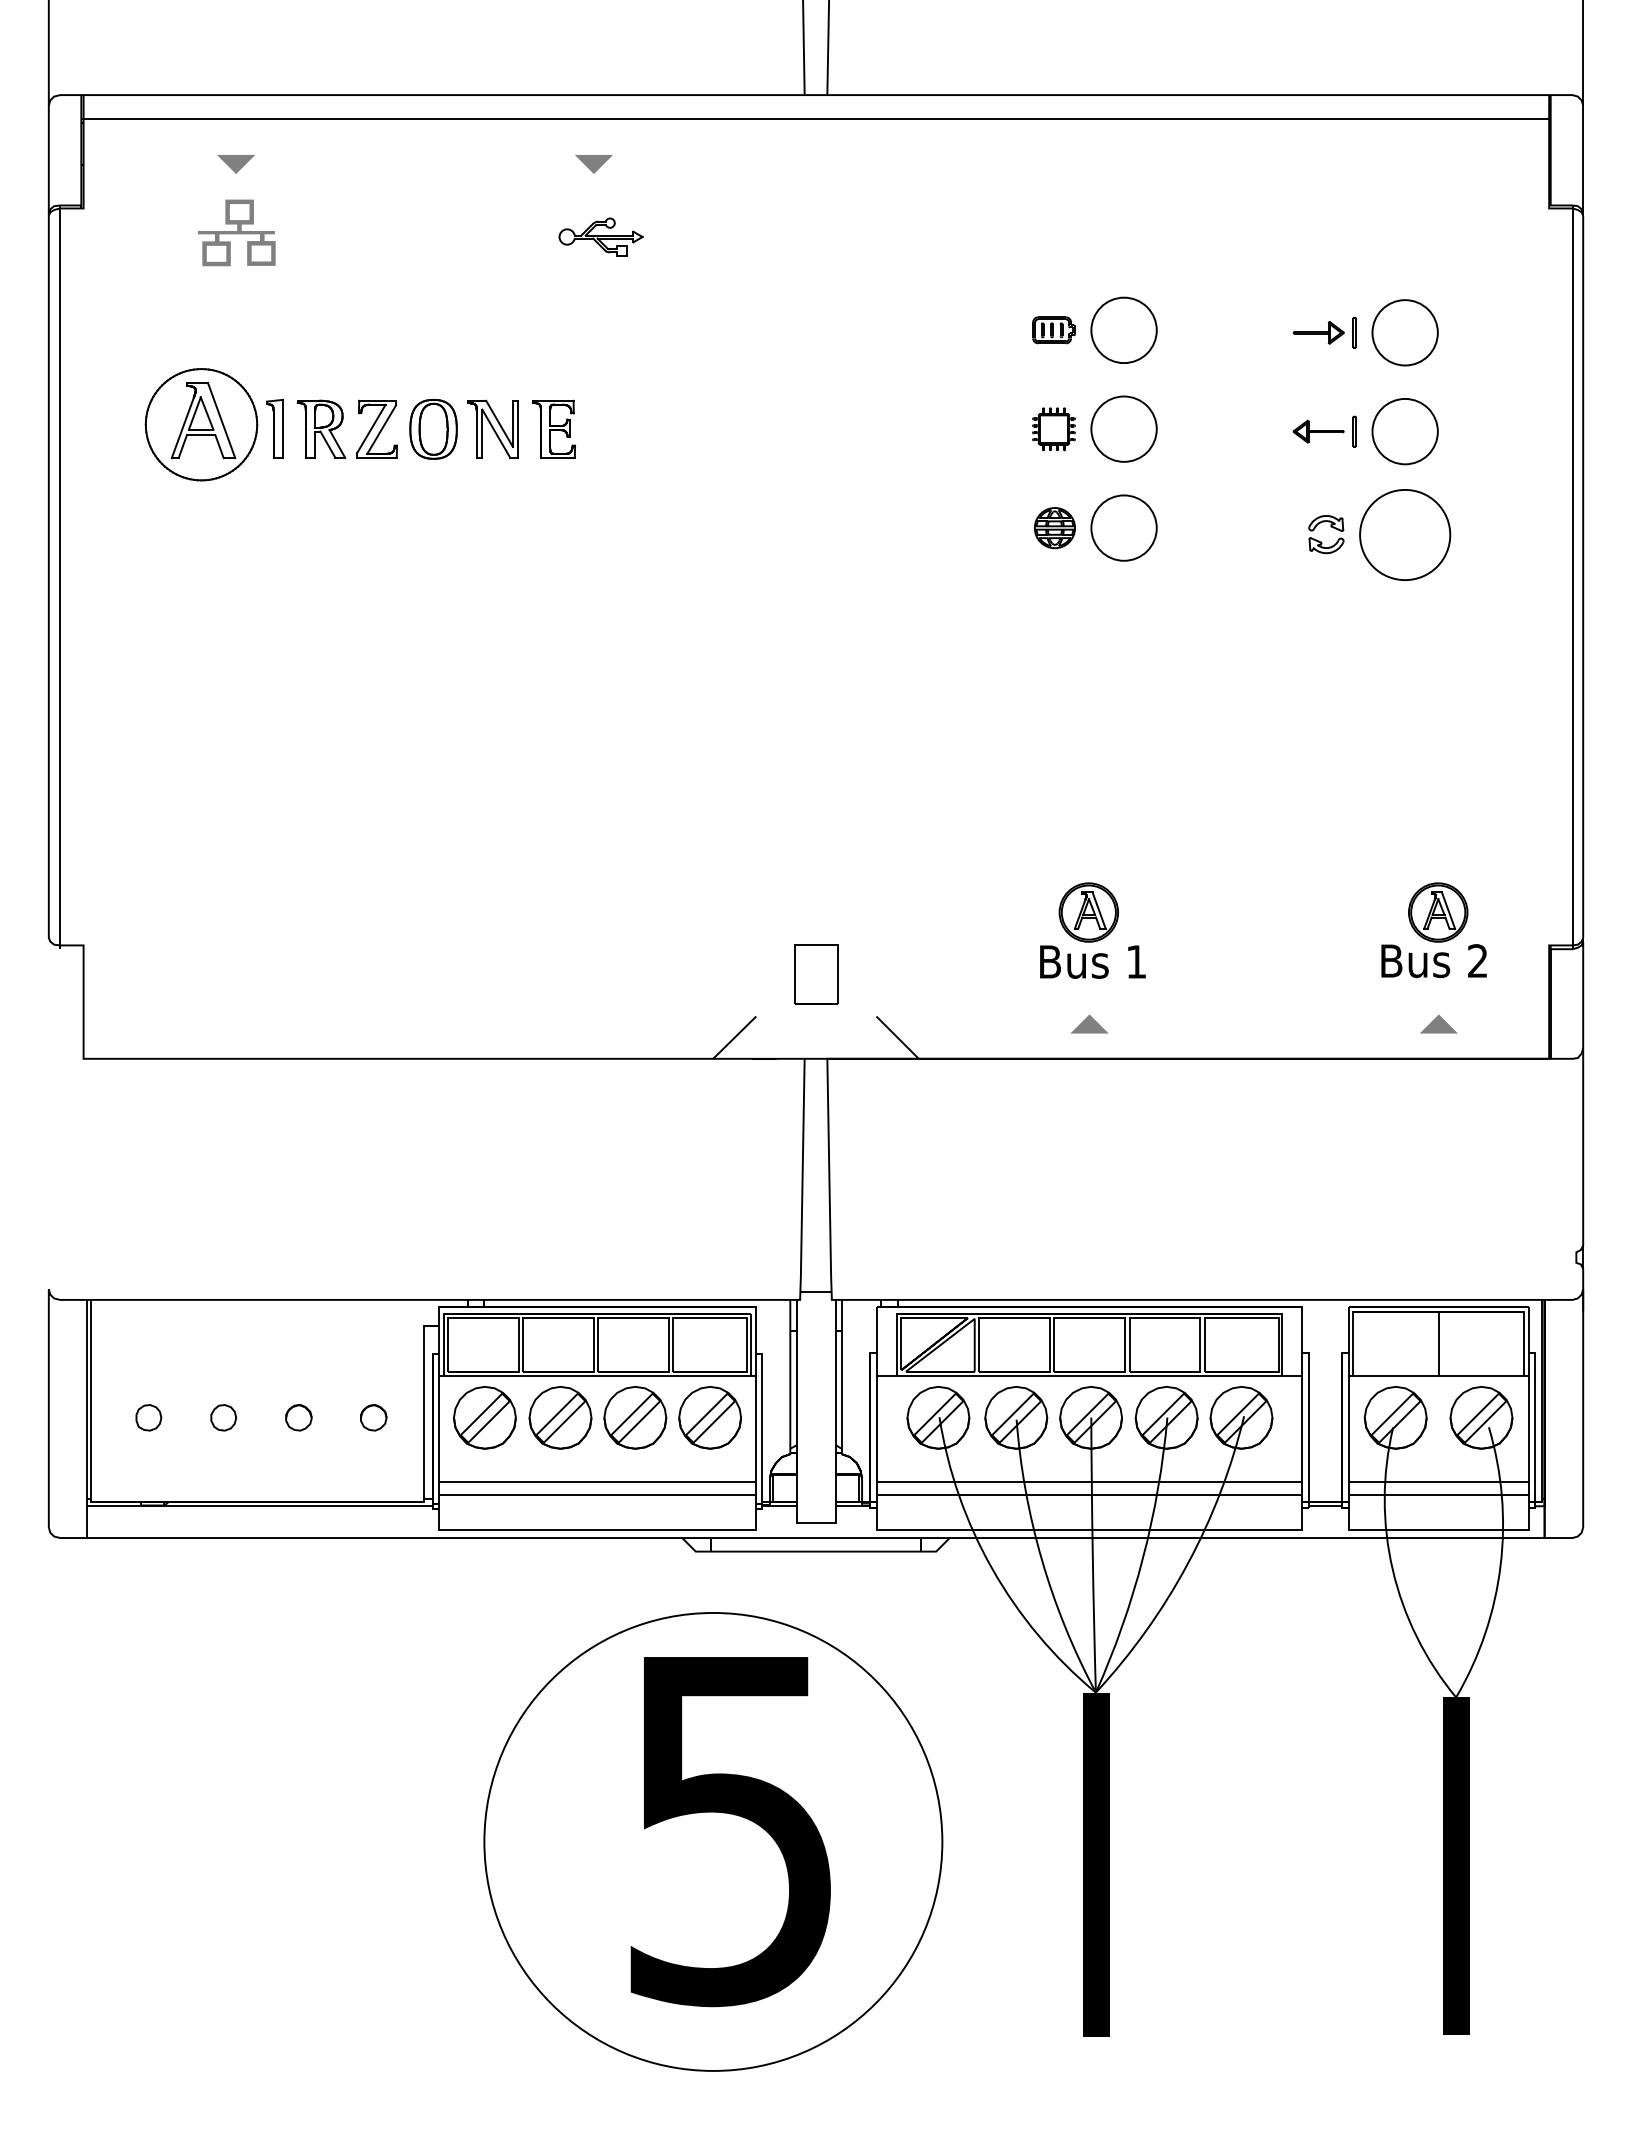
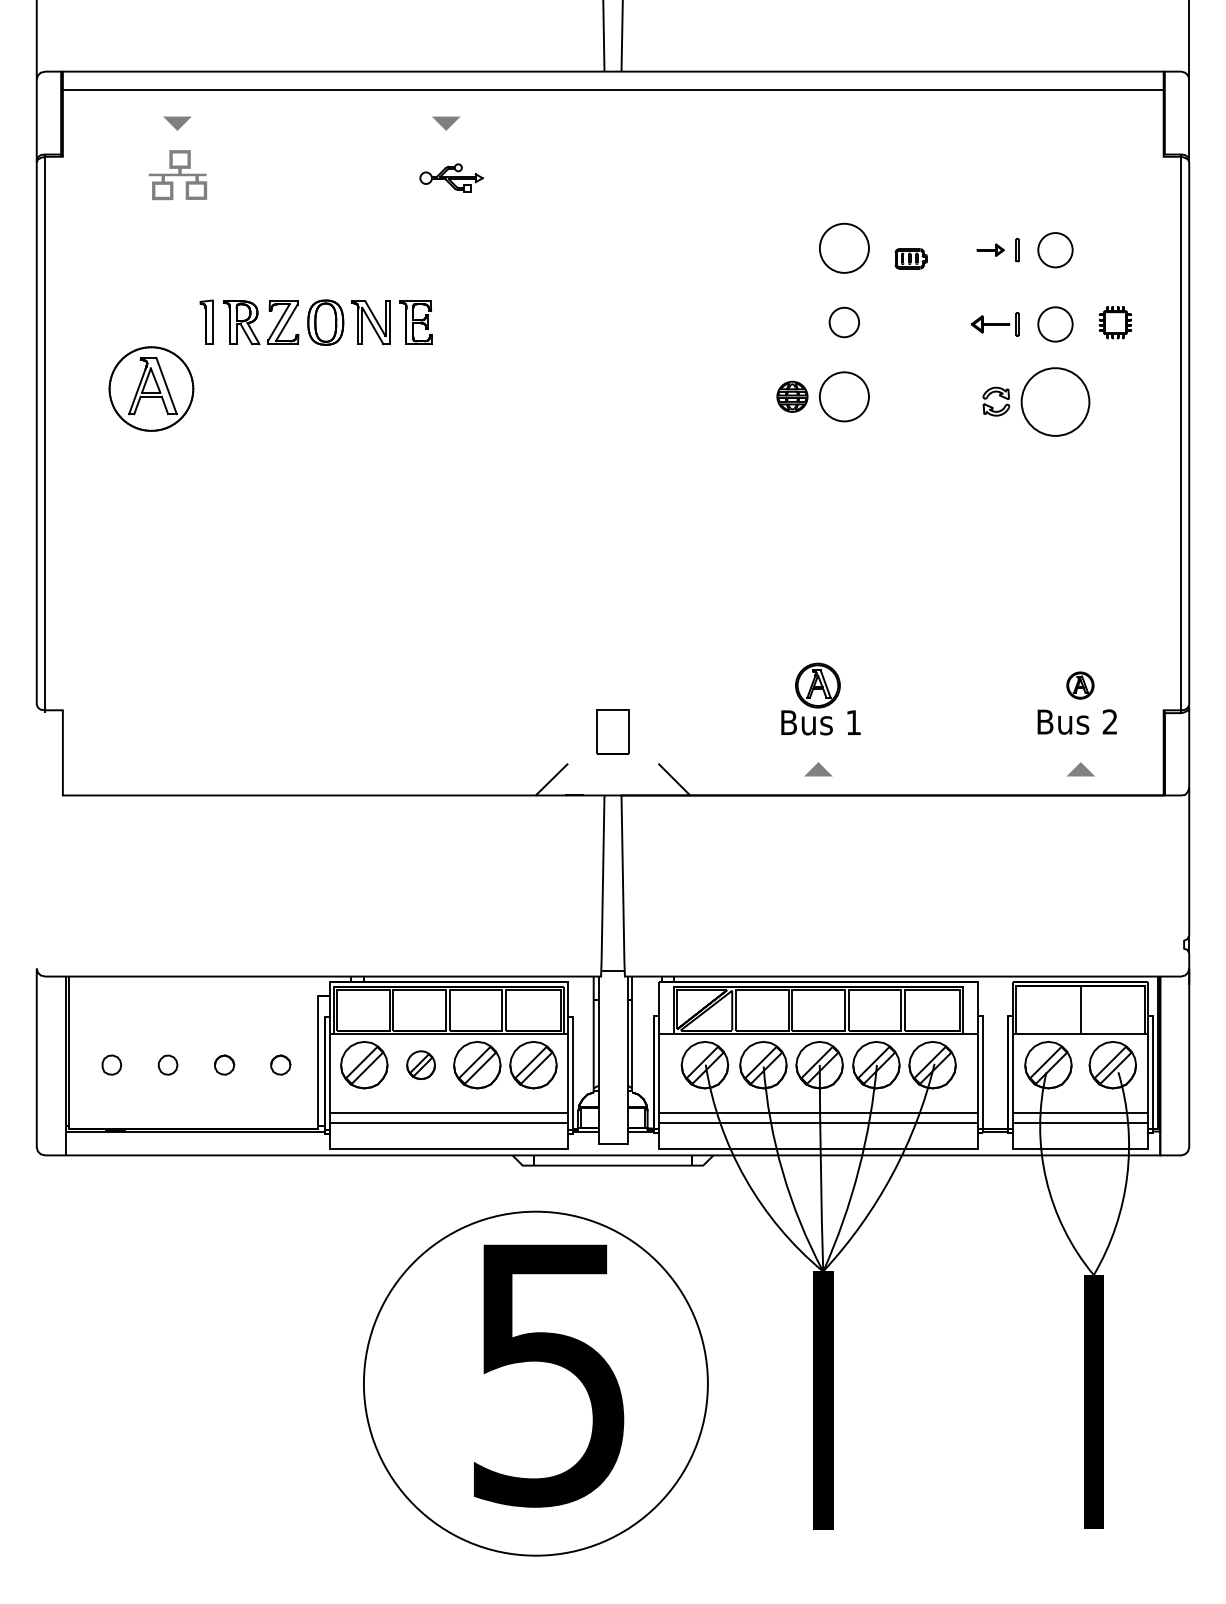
part: (1053, 330) -> (910, 258), moved
part: (1318, 332) -> (990, 249), size x0.7
part: (1404, 332) -> (1055, 249), size x0.7
part: (201, 424) -> (151, 388), moved
part: (1123, 428) -> (843, 322), size x0.6
part: (1053, 429) -> (1115, 322), moved
part: (1404, 431) -> (1055, 324), size x0.7
part: (1438, 912) -> (1080, 685), size x0.6
part: (560, 1417) -> (421, 1064), size x0.6

